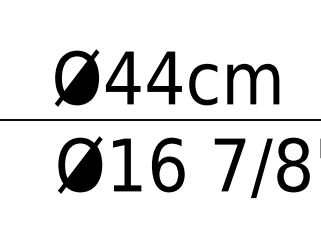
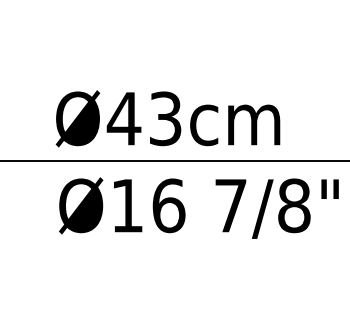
text: (164, 77) -> (165, 118), Ø44cm -> Ø43cm

